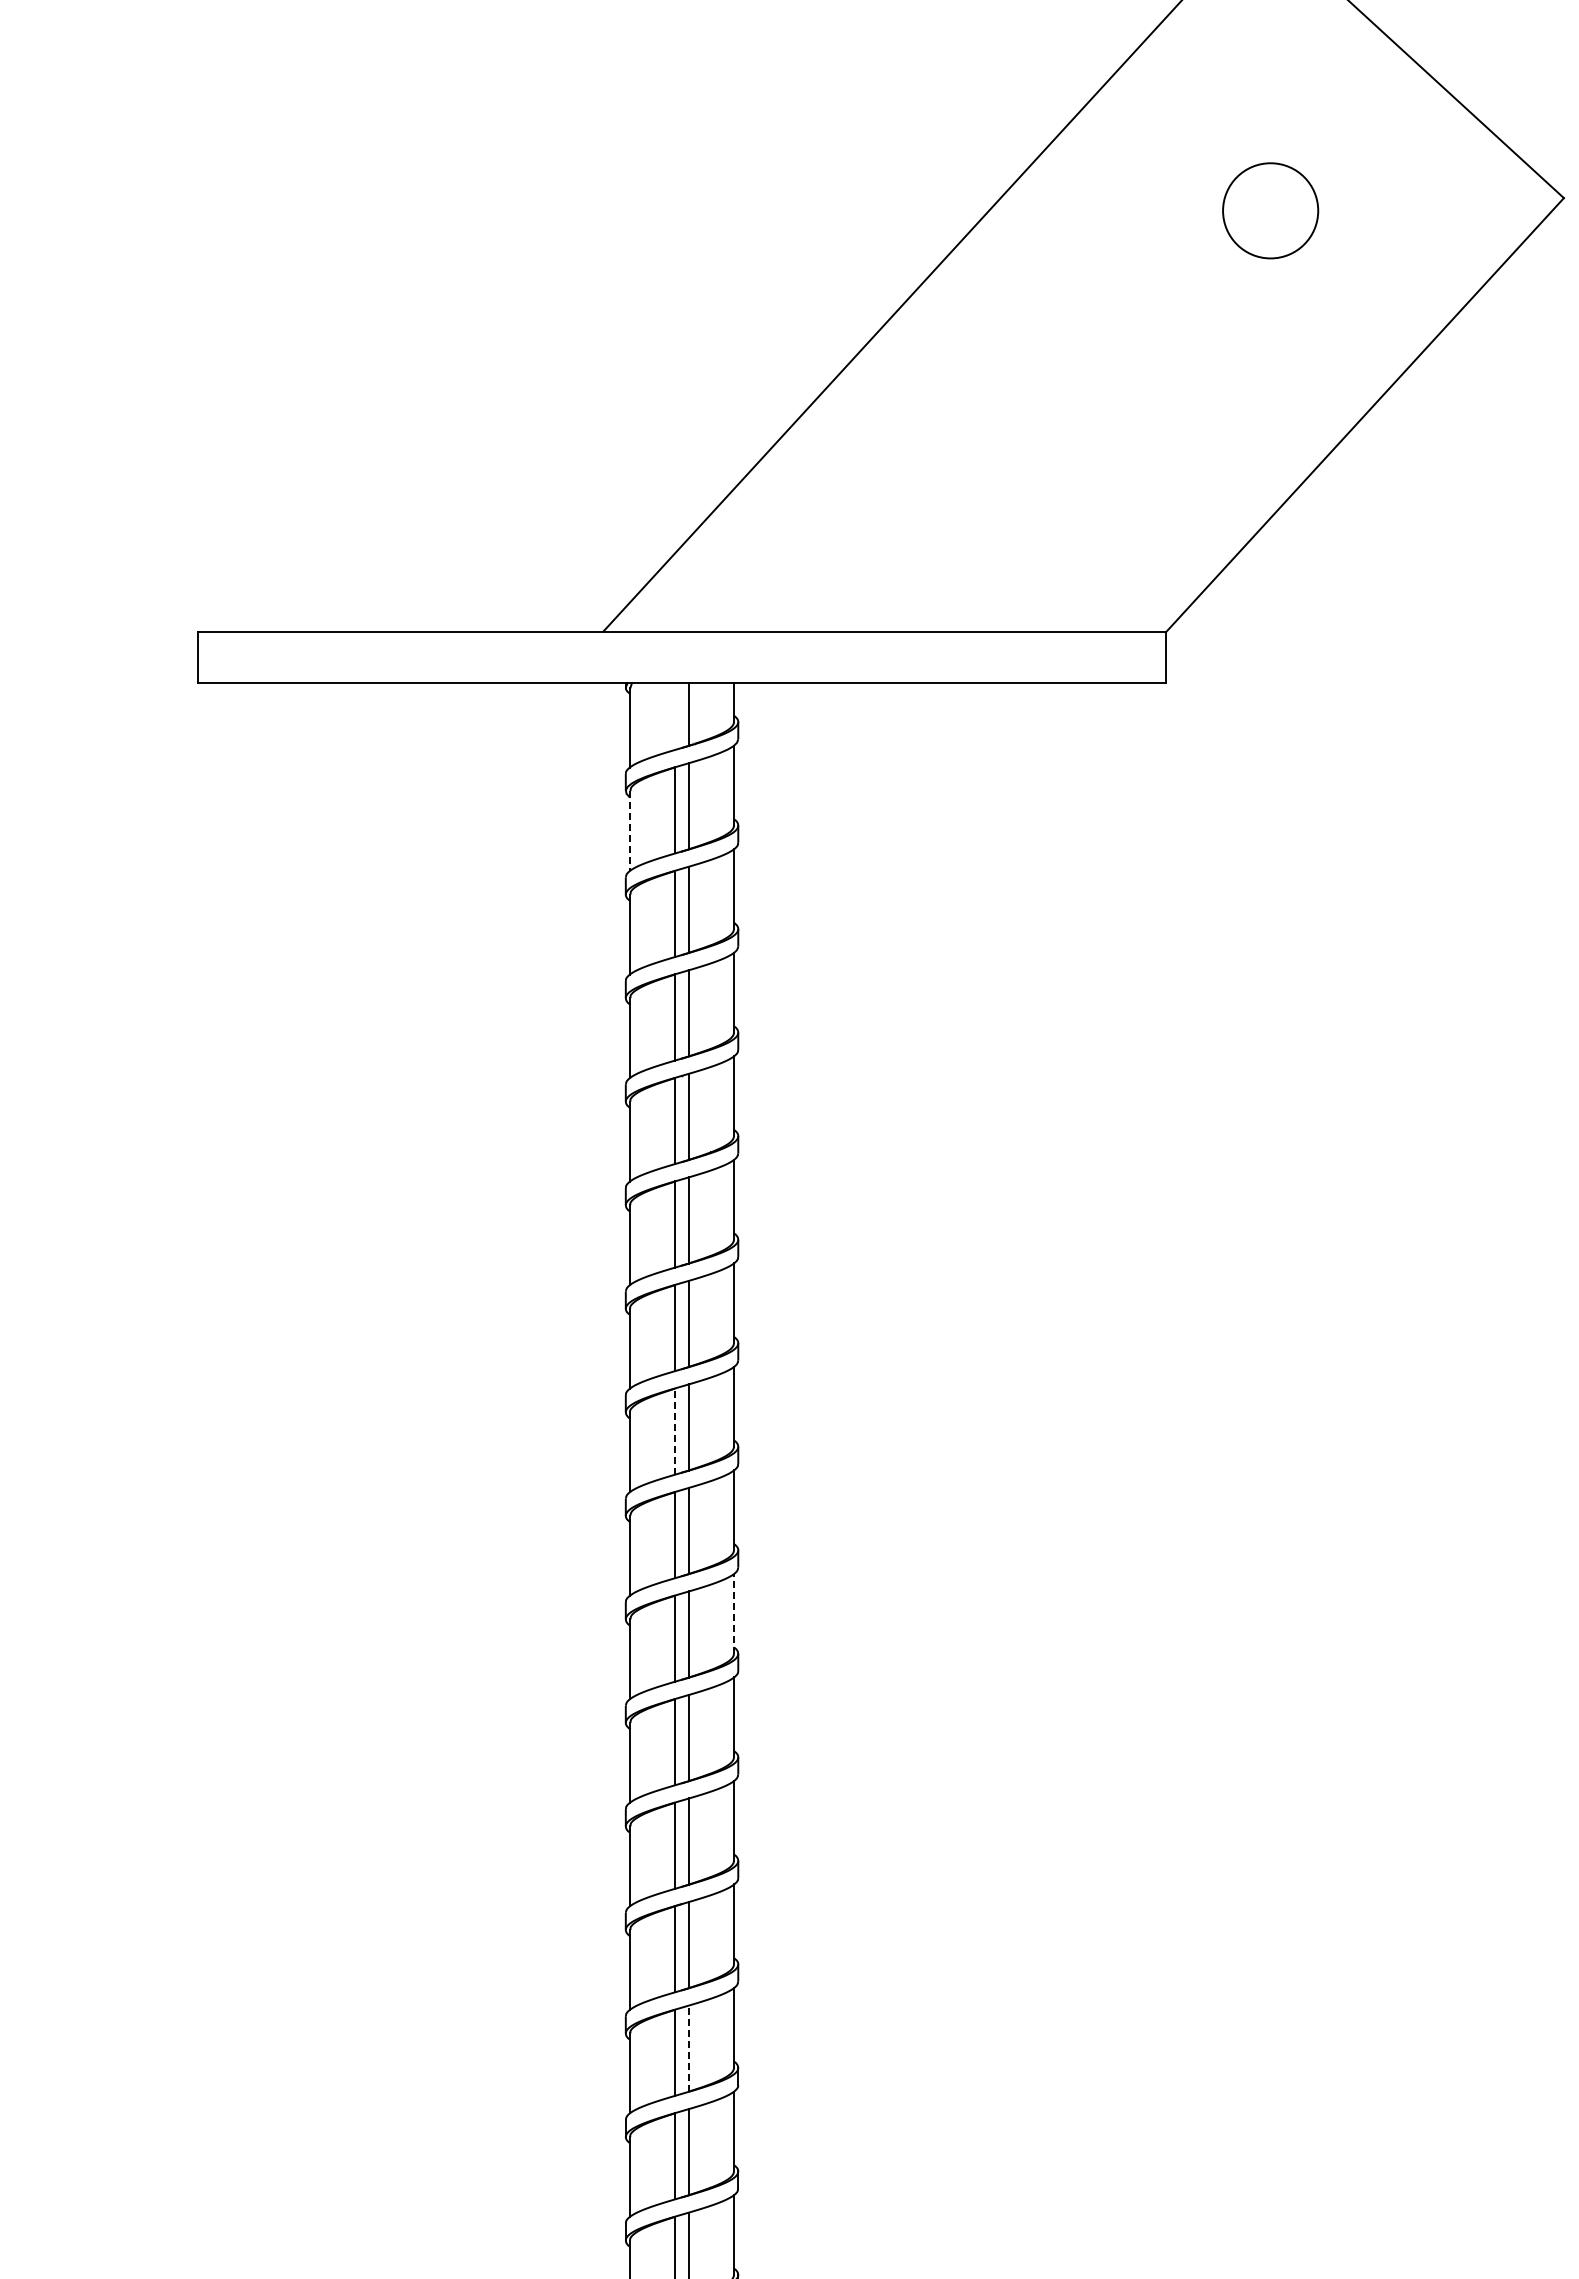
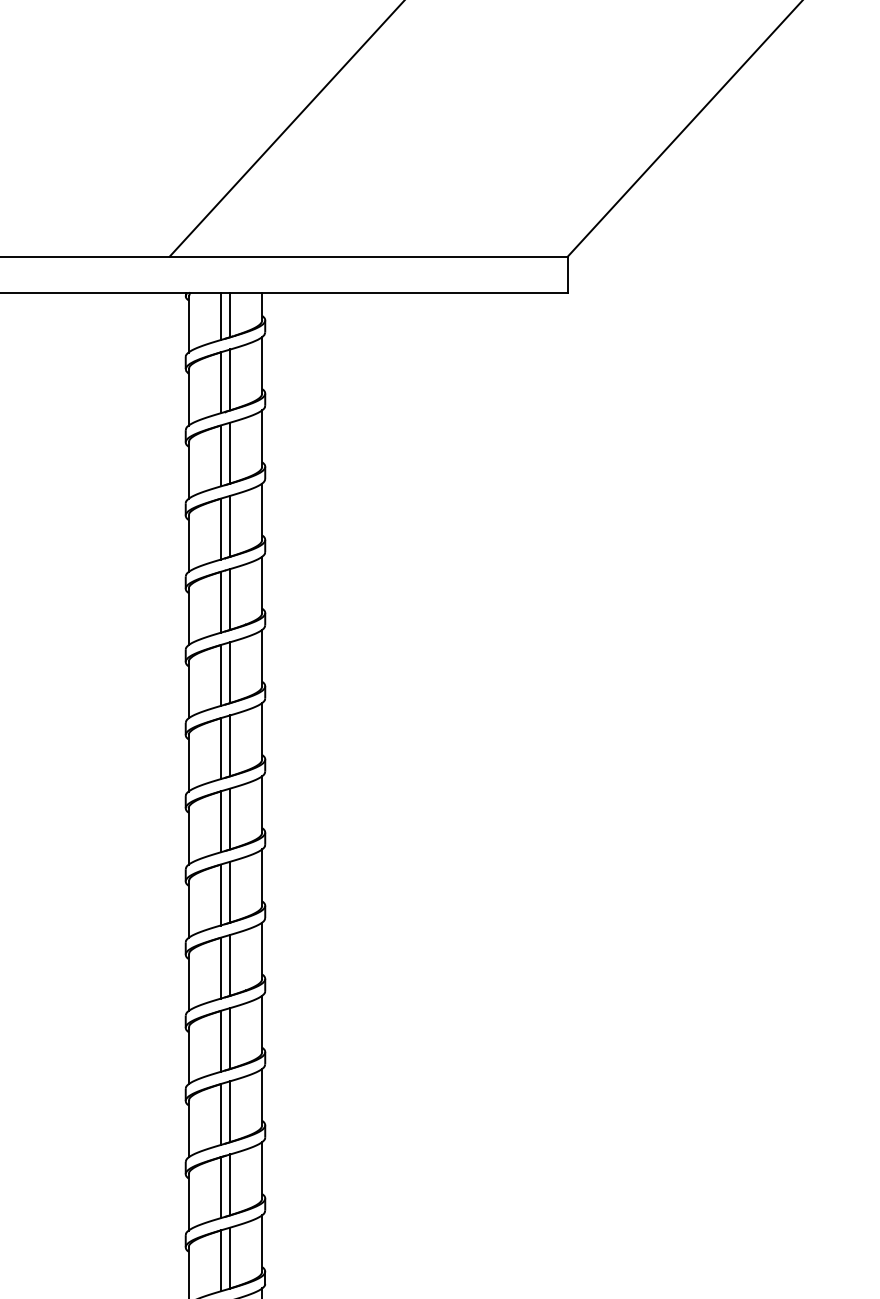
line: (675, 716) -> (220, 316), added
line: (630, 831) -> (189, 397), dashed -> solid
line: (675, 1431) -> (220, 821), dashed -> solid
line: (733, 1613) -> (261, 950), dashed -> solid
line: (688, 2048) -> (230, 1257), dashed -> solid

